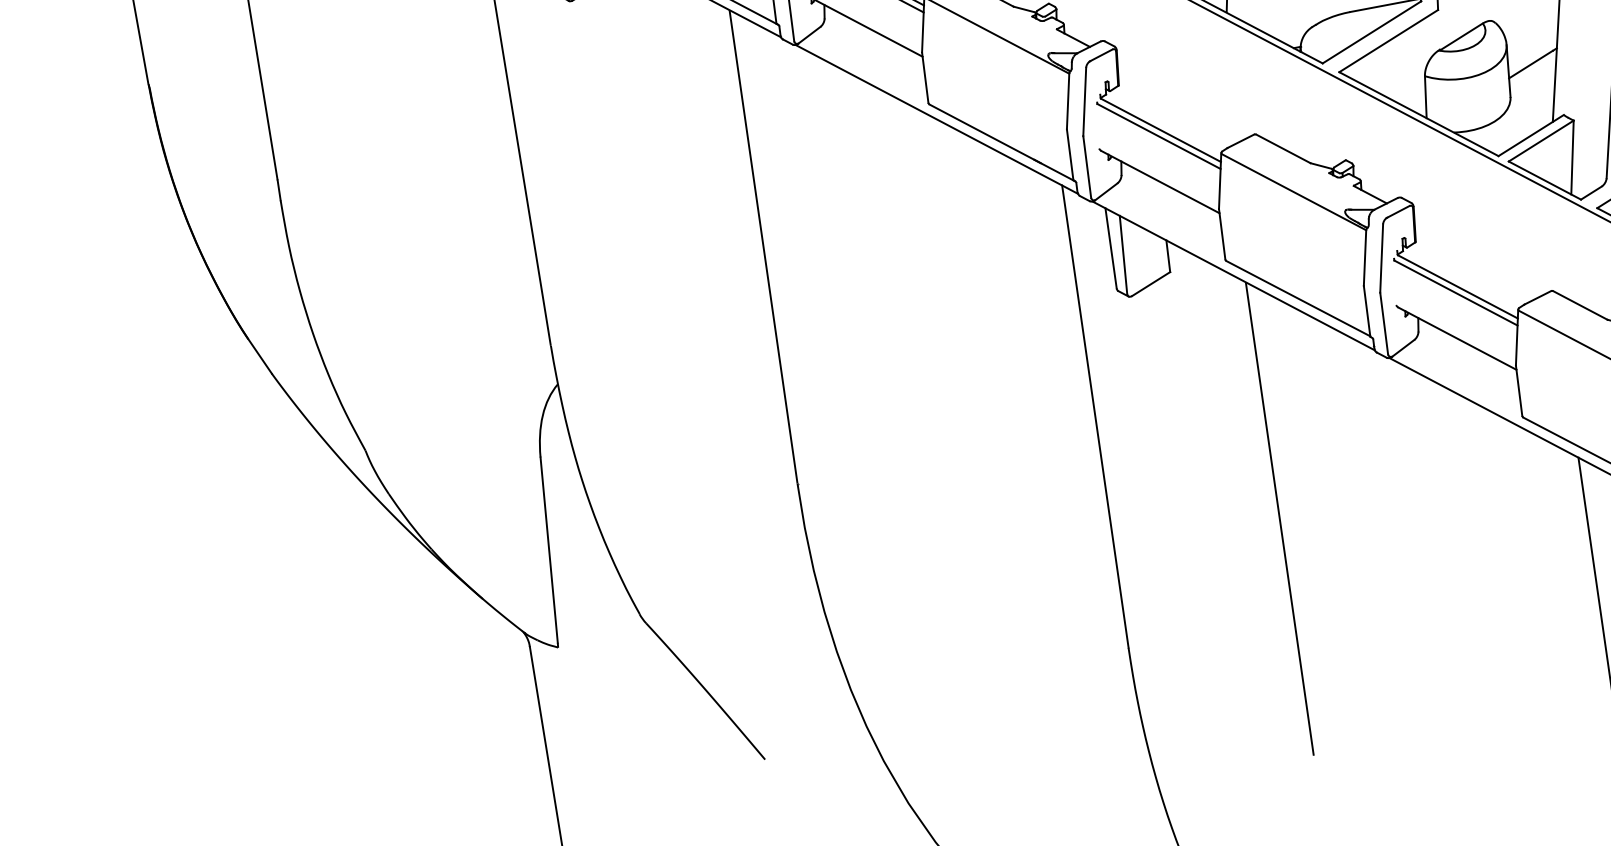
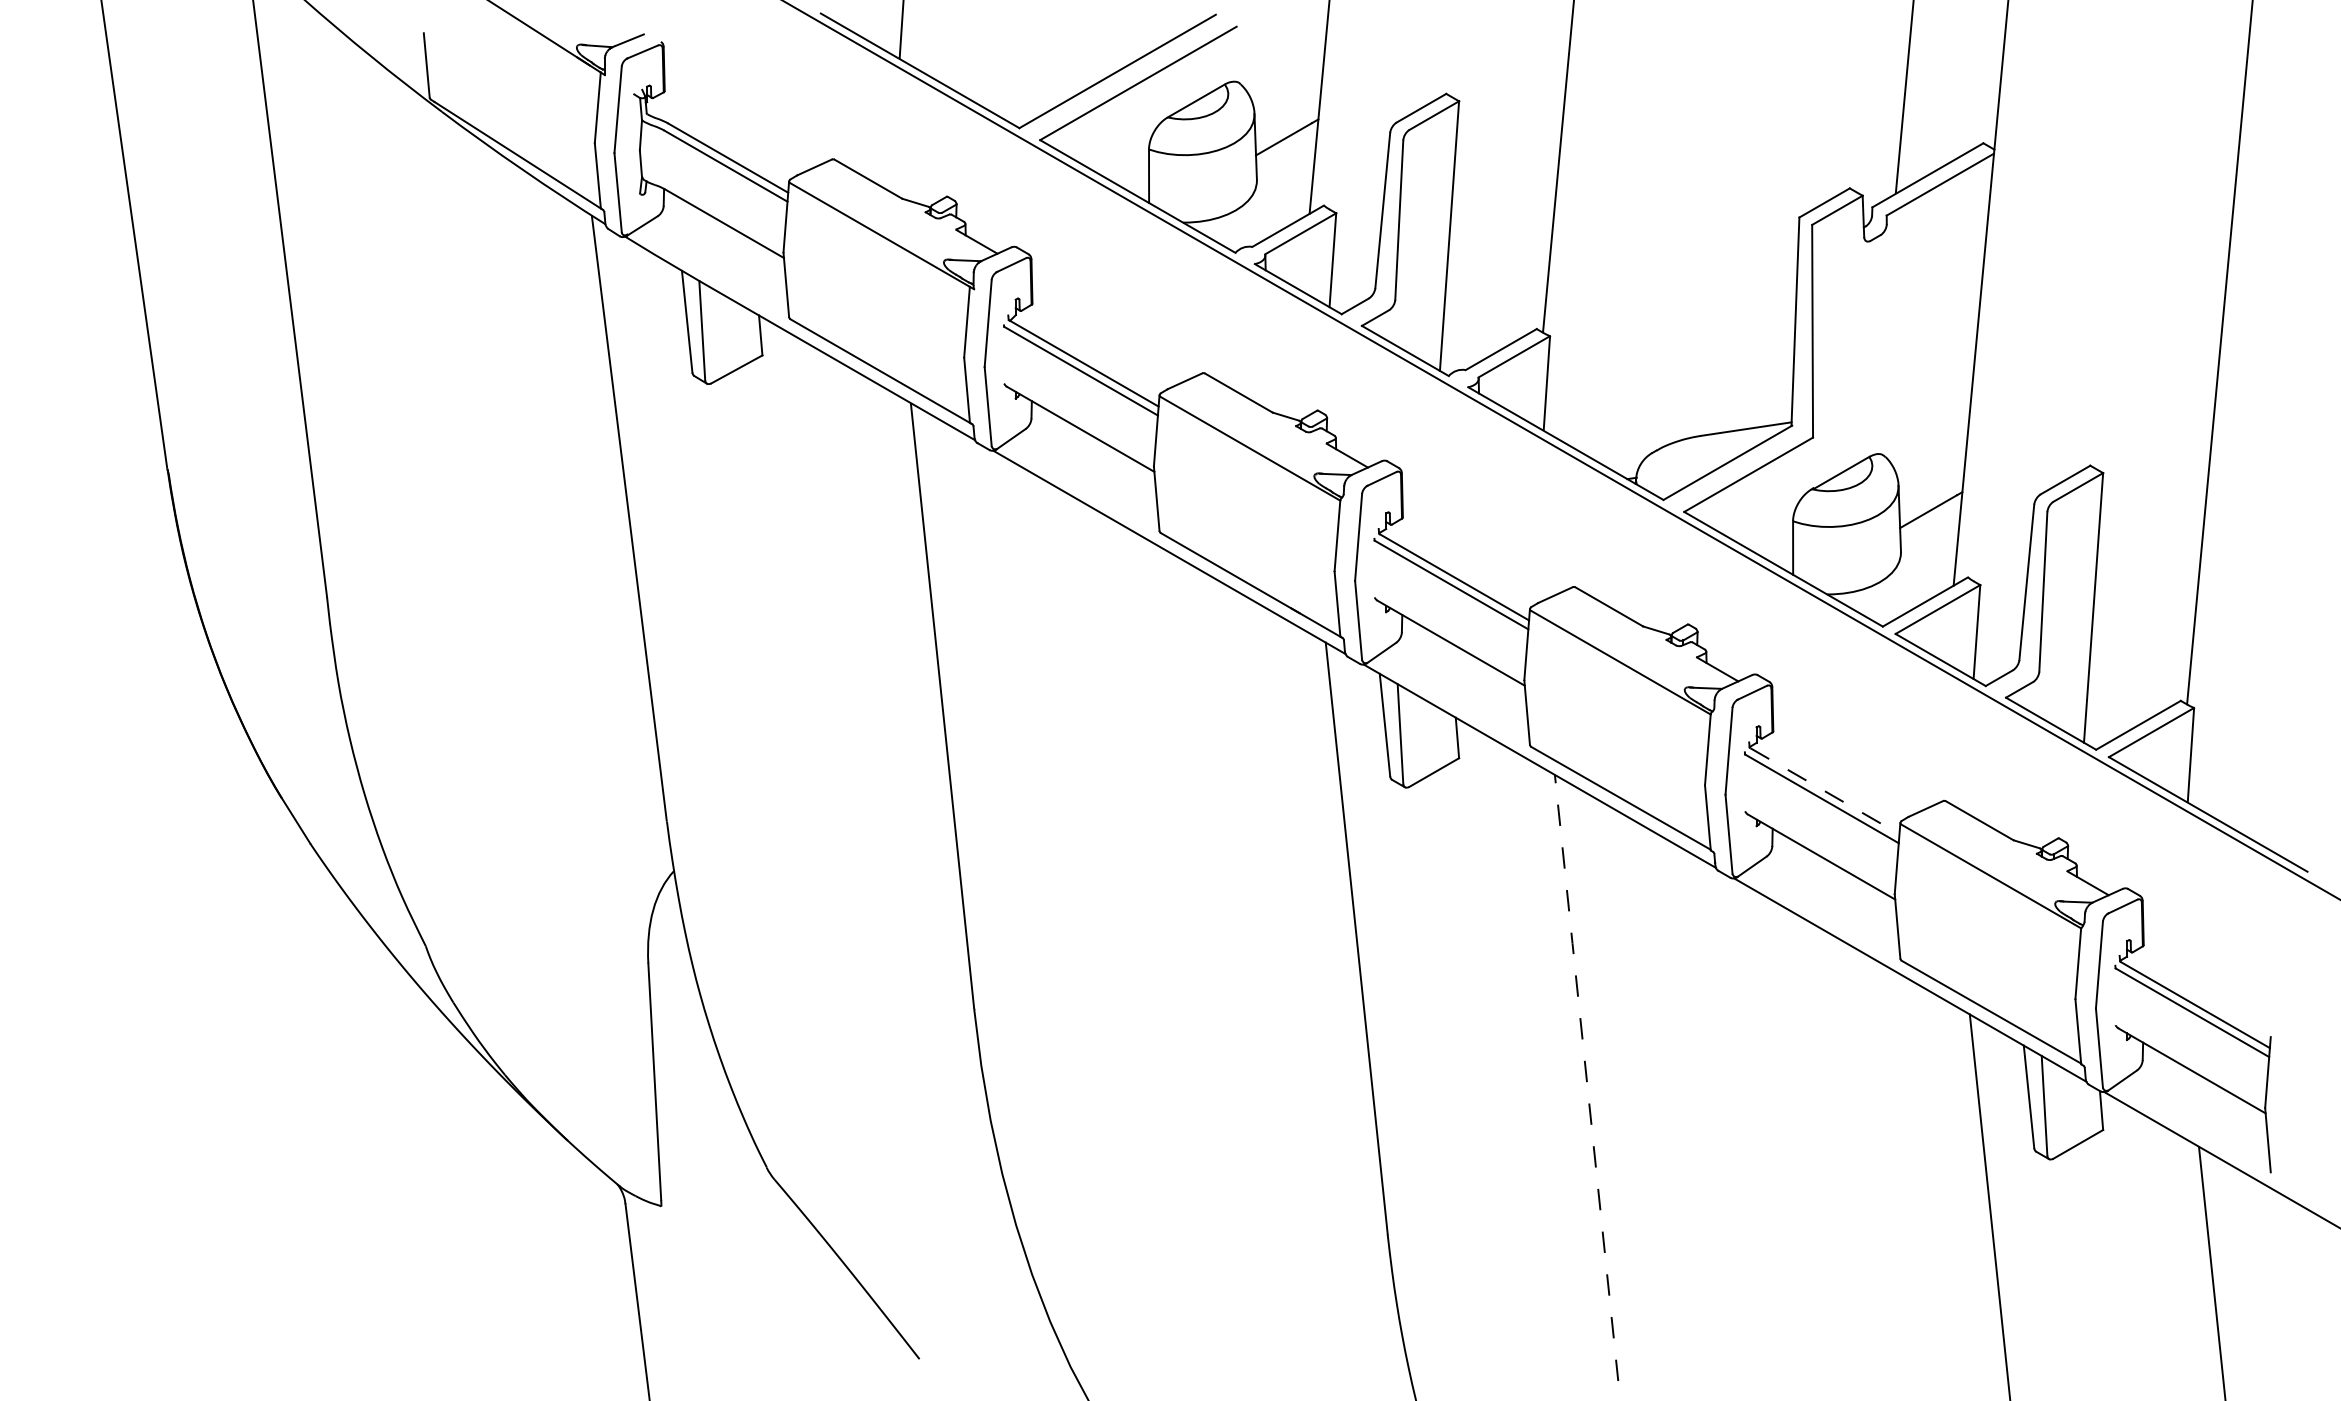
line: (1458, 287) -> (1825, 791), solid -> dashed
line: (1279, 518) -> (1586, 1077), solid -> dashed

